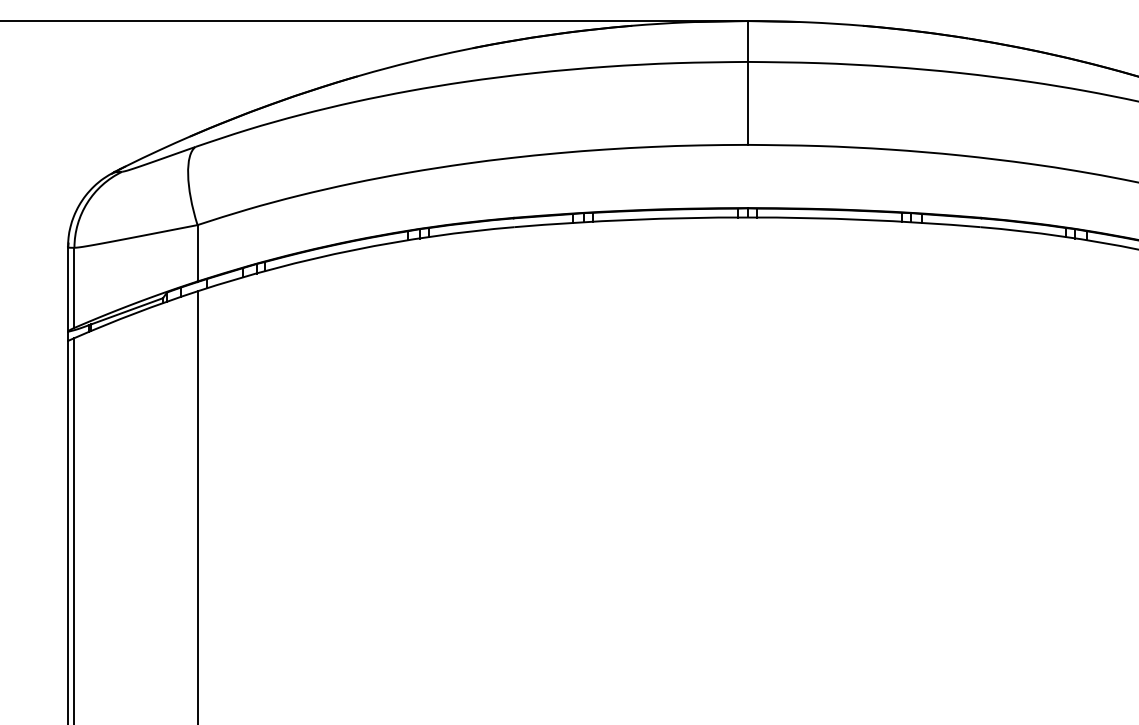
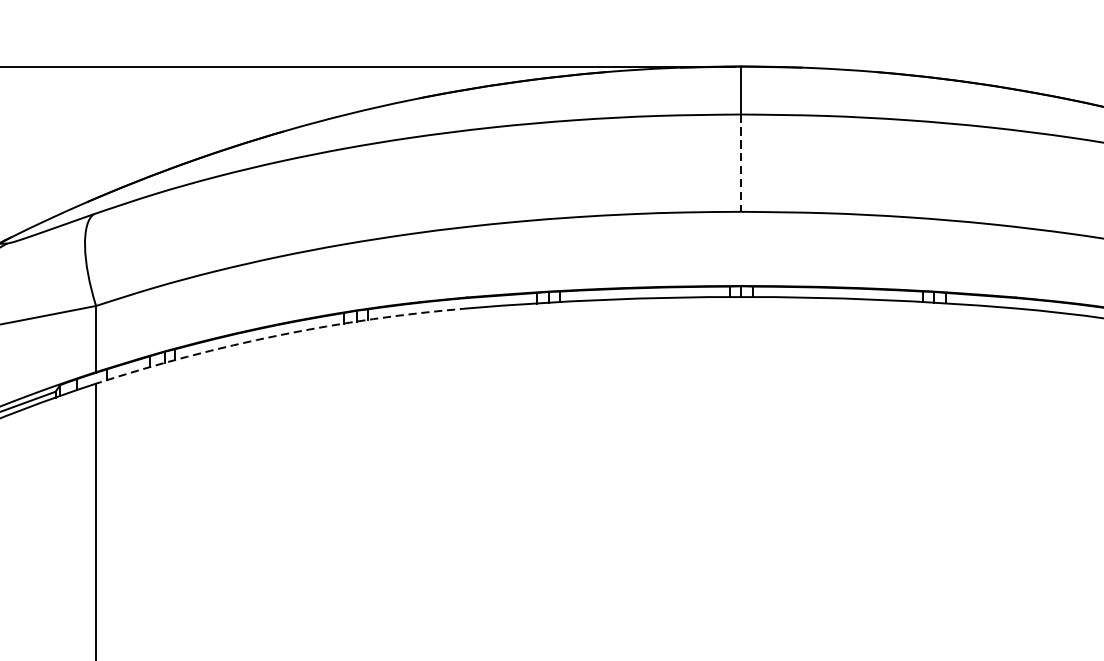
line: (747, 103) -> (741, 163), solid -> dashed
arc: (354, 250) -> (280, 335), solid -> dashed

